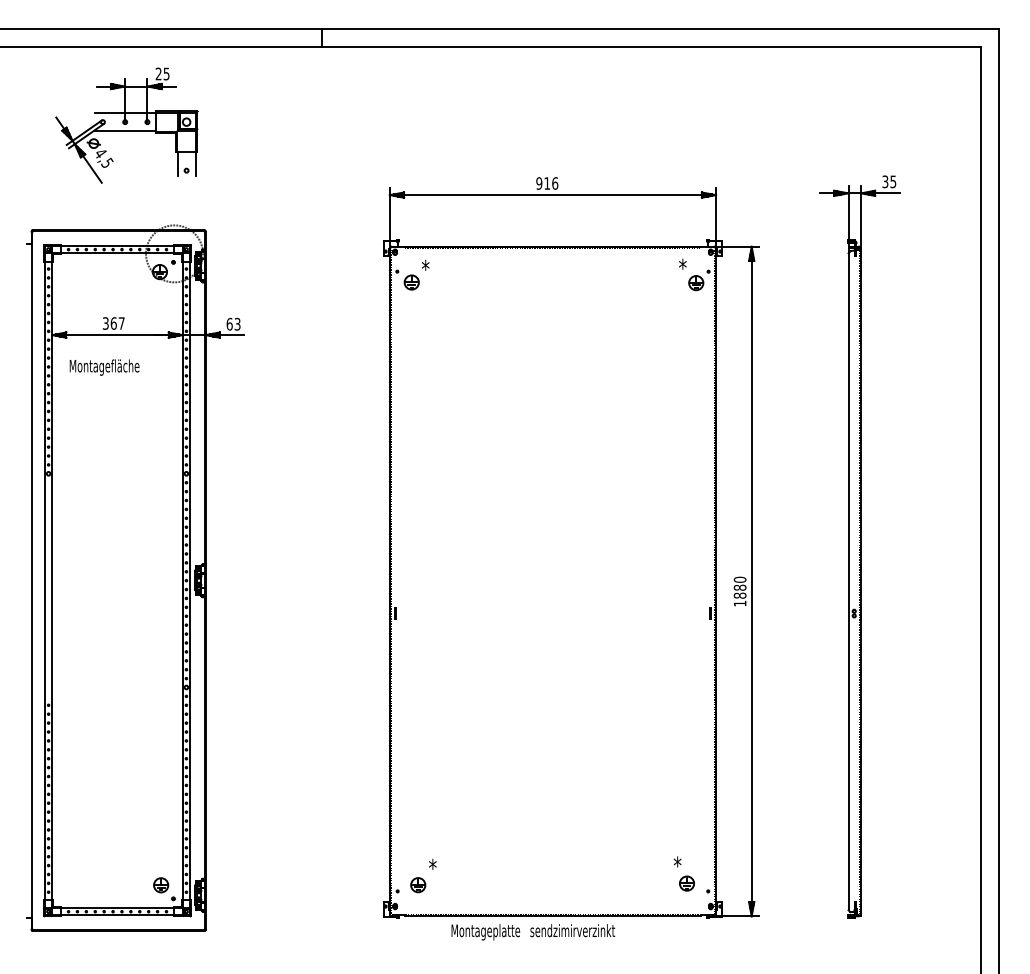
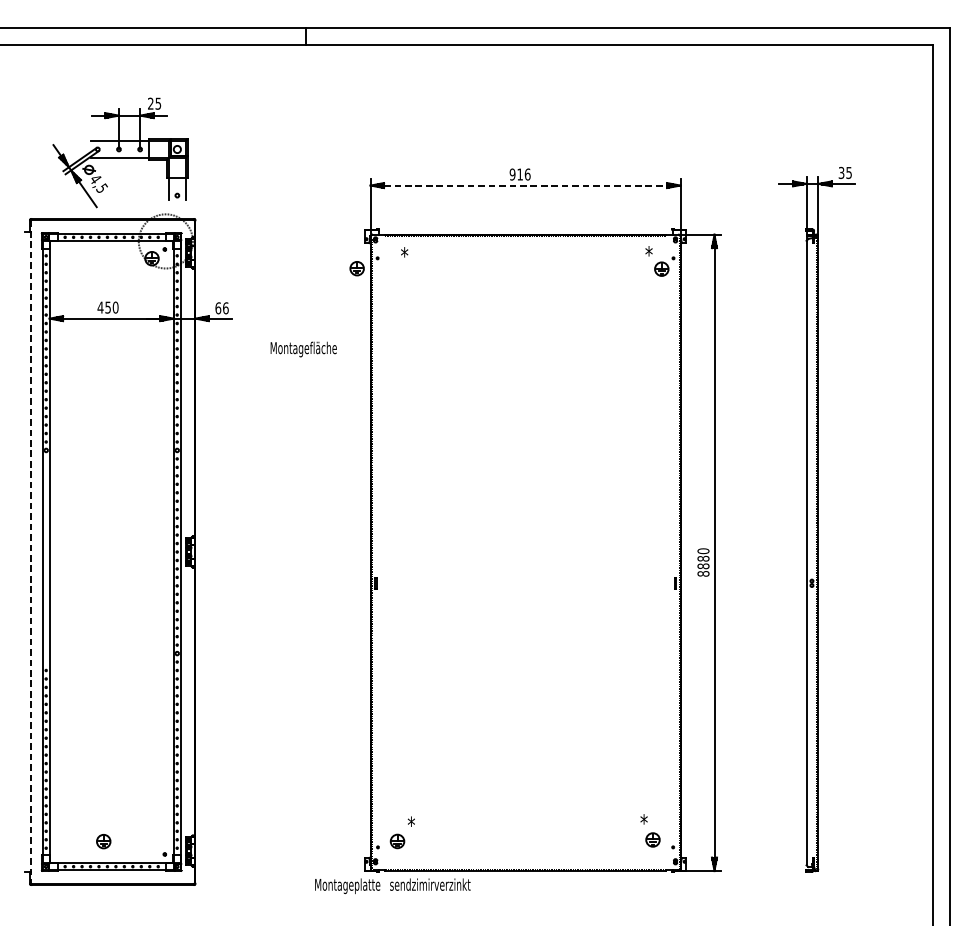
part: (126, 125) -> (120, 152), moved
line: (552, 195) -> (525, 185), solid -> dashed
part: (411, 282) -> (356, 268), moved
text: (113, 323) -> (107, 307), 367 -> 450
text: (237, 323) -> (225, 307), 63 -> 66
text: (104, 367) -> (303, 349), moved
line: (32, 580) -> (30, 551), solid -> dashed
text: (739, 603) -> (702, 573), 1880 -> 8880
part: (161, 885) -> (104, 841), moved
text: (533, 932) -> (393, 886), moved

